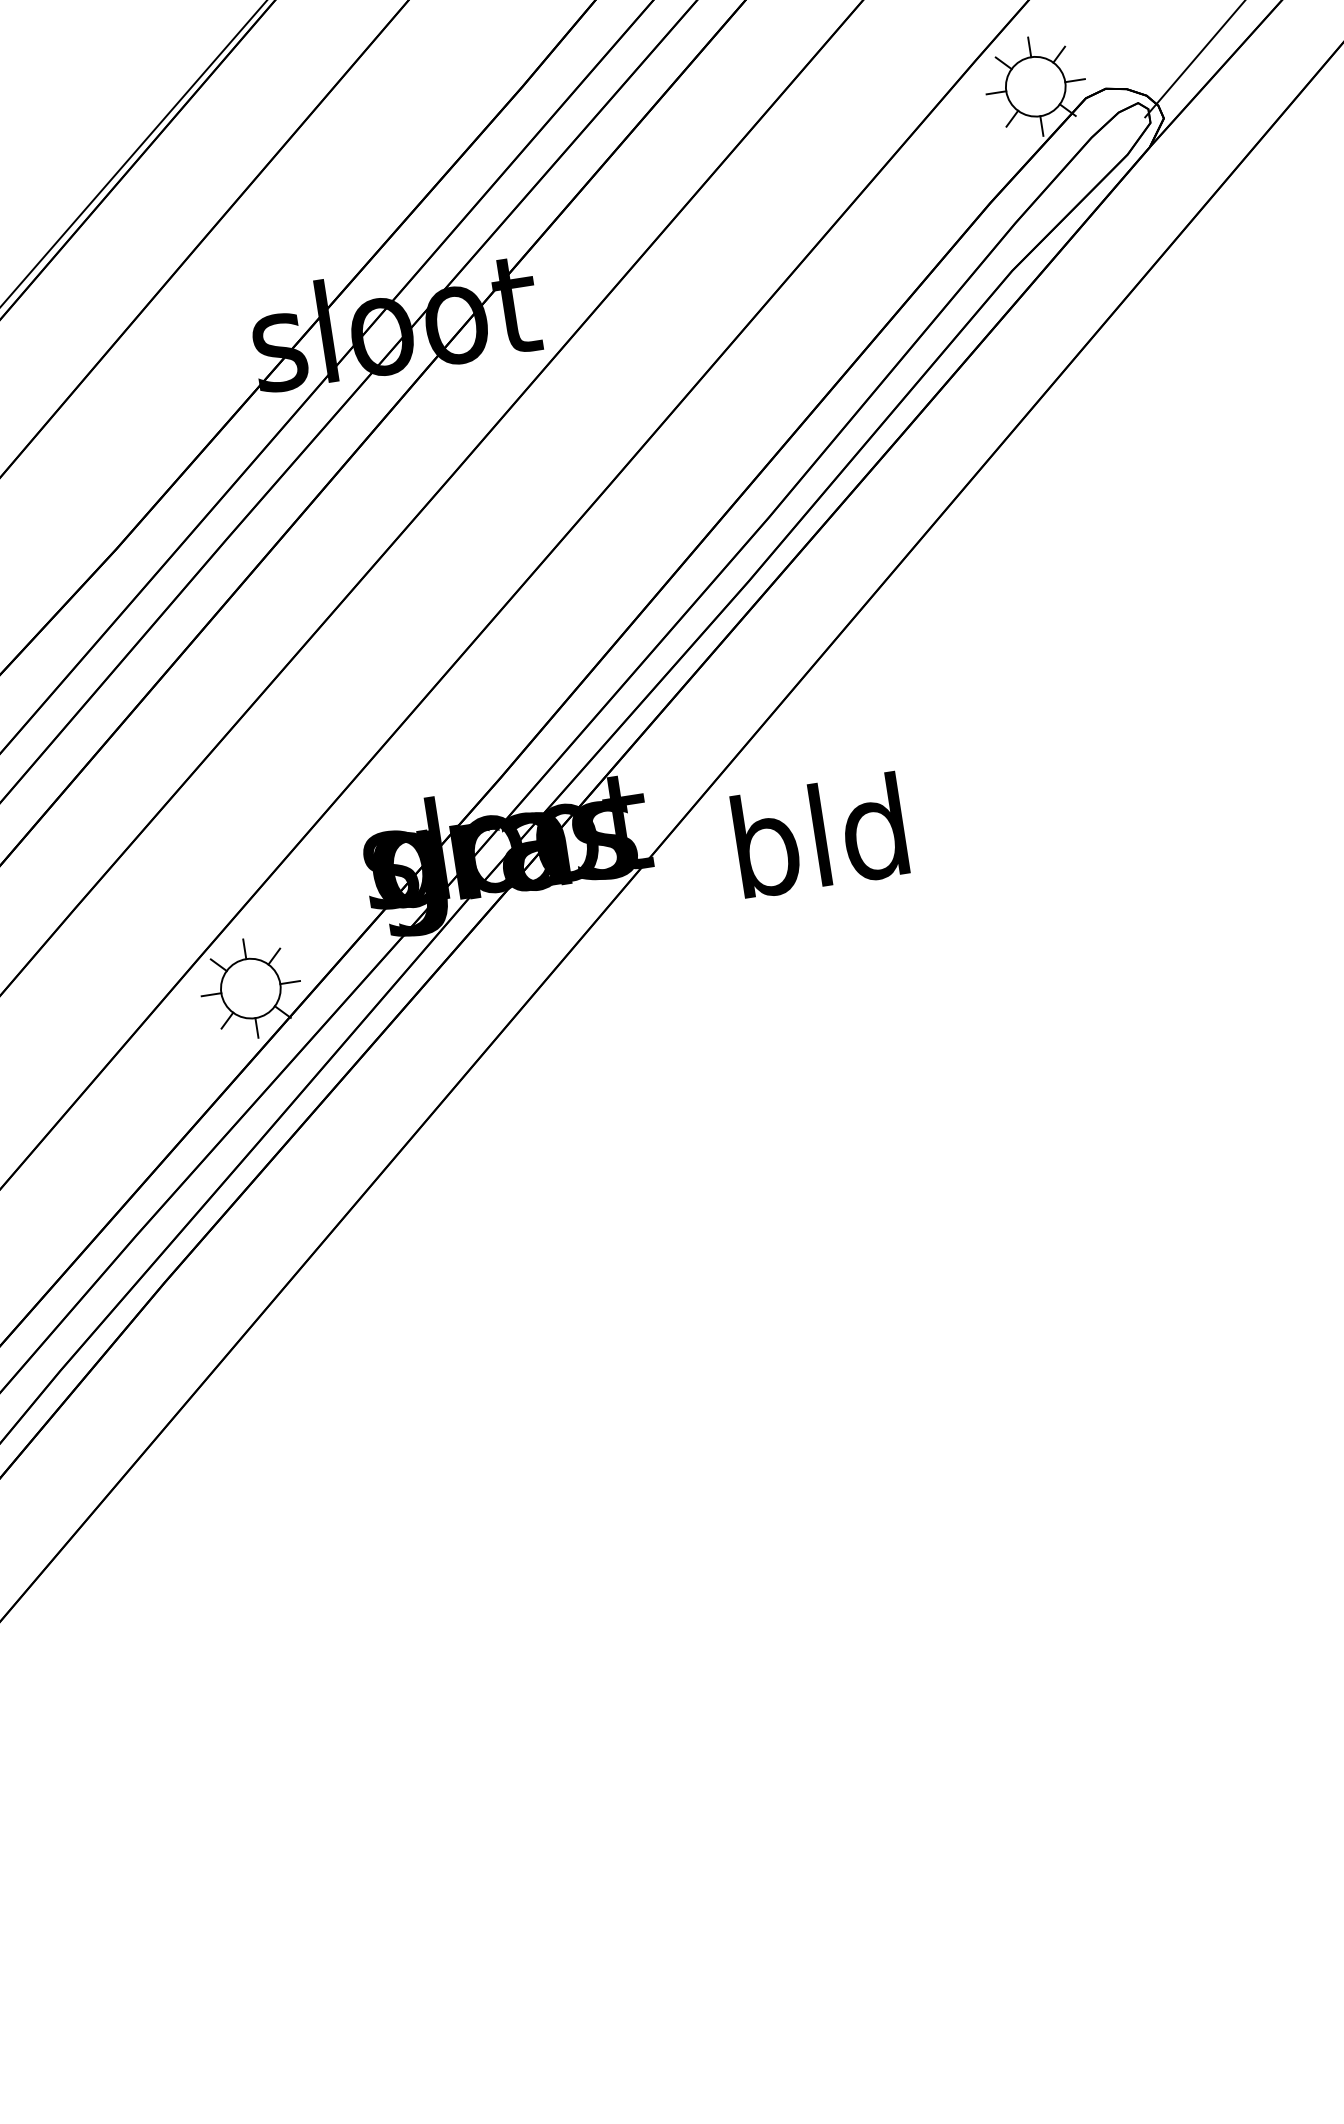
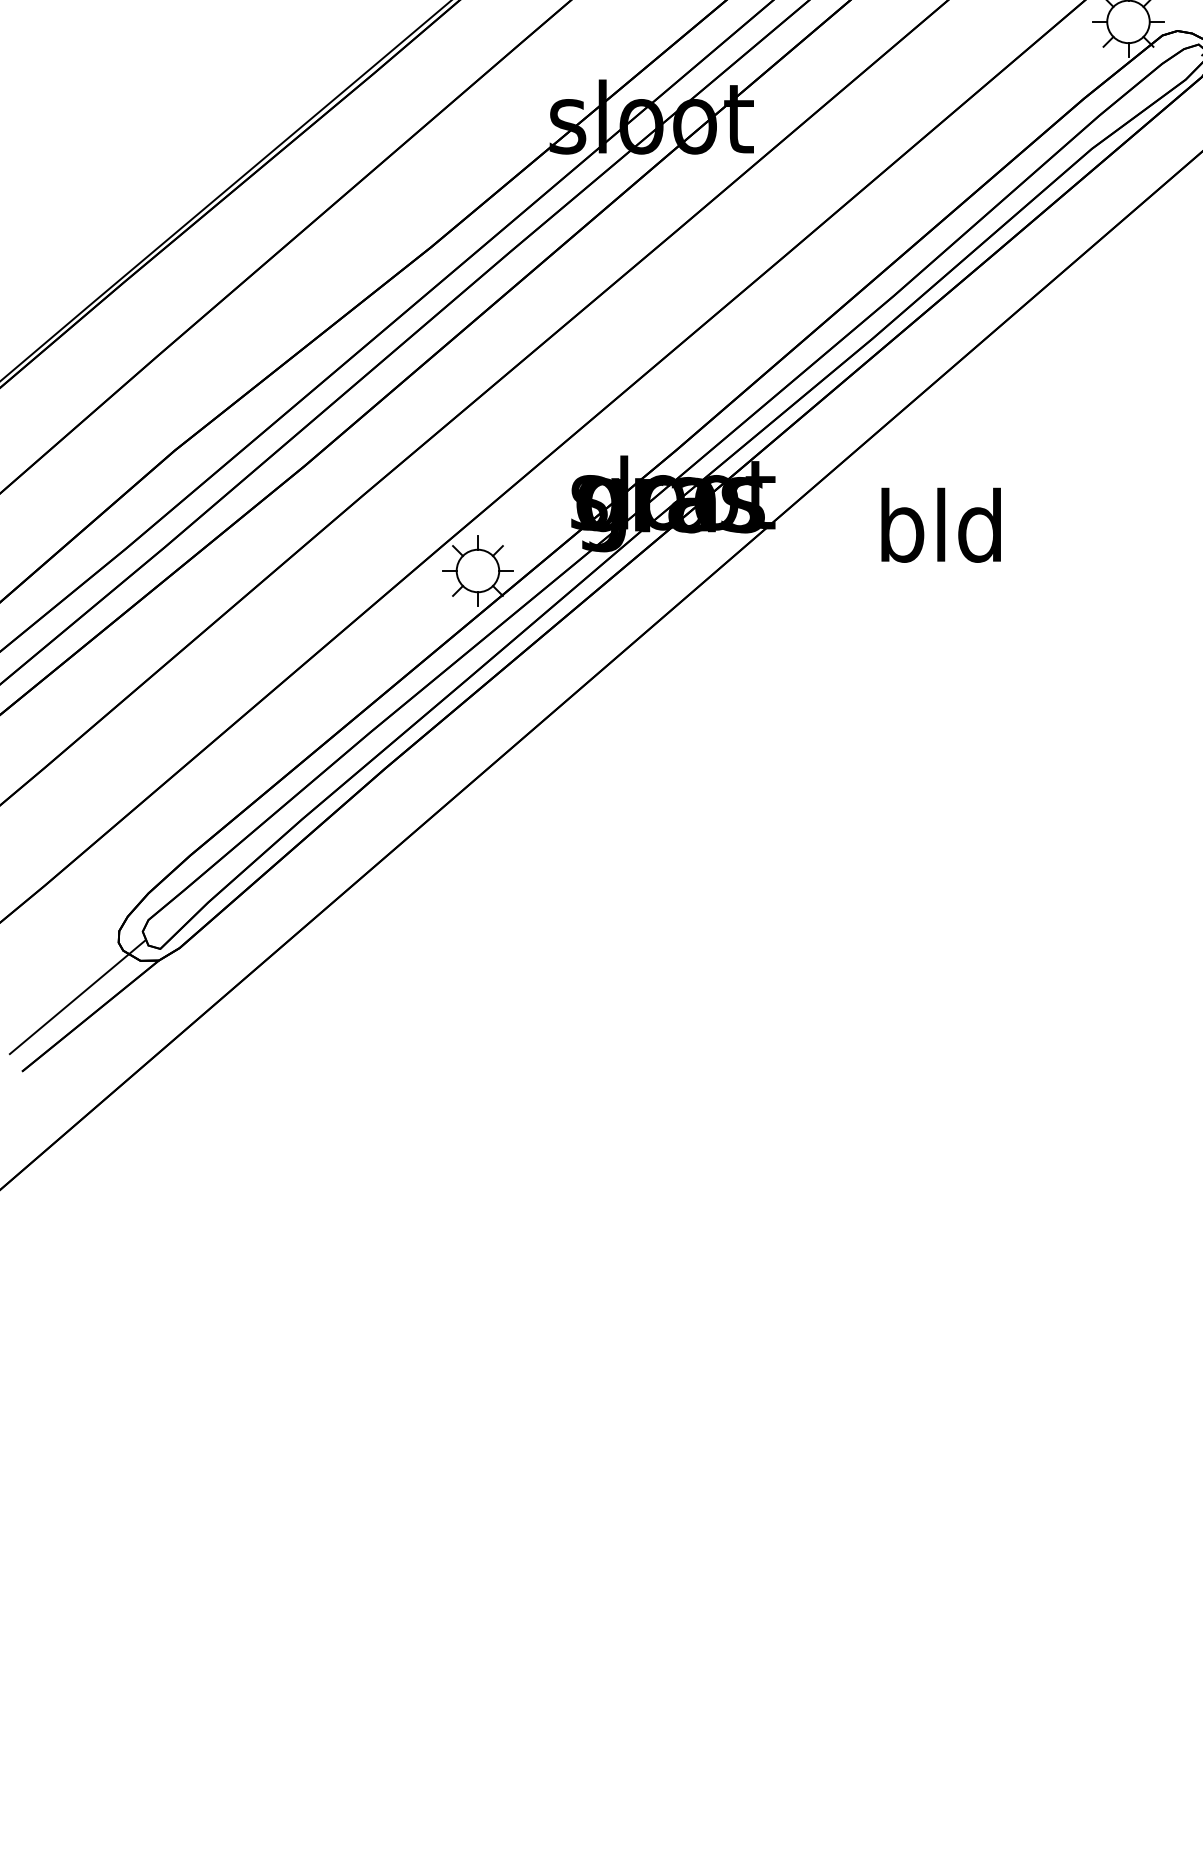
text: (818, 834) -> (940, 524), moved

